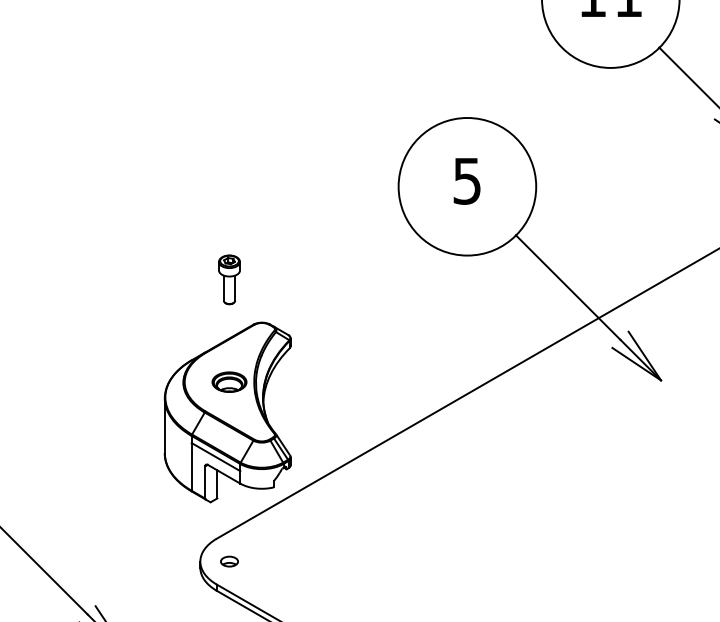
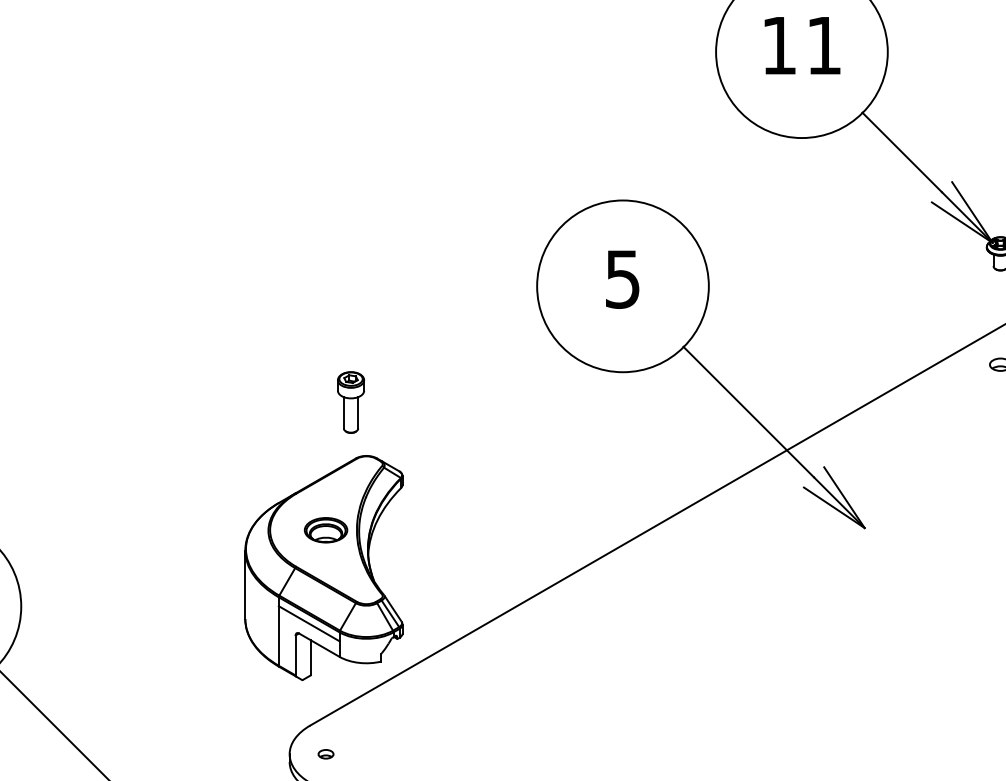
part: (229, 279) -> (350, 402), moved
part: (229, 561) -> (325, 754), size x0.7

